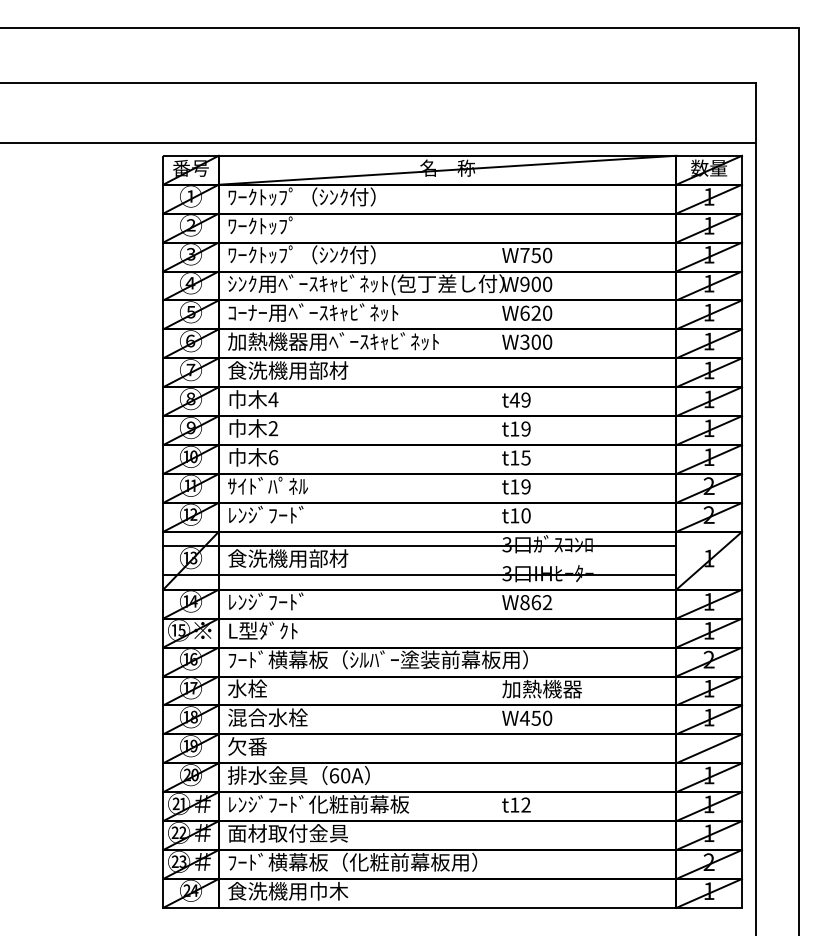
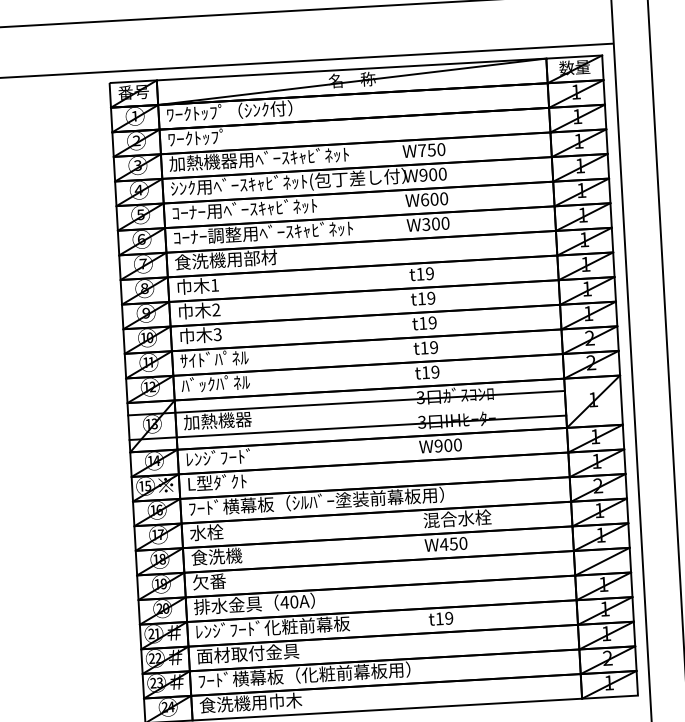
text: (333, 254) -> (259, 158), ﾜｰｸﾄｯﾌﾟ（ｼﾝｸ付） -> 加熱機器用ﾍﾞｰｽｷｬﾋﾞﾈｯﾄ
text: (535, 312) -> (433, 198), W620 -> W600
text: (267, 341) -> (207, 236), 加熱機器用ﾍﾞｰｽｷｬﾋﾞﾈｯﾄ -> ｺｰﾅｰ調整用ﾍﾞｰｽｷｬﾋﾞﾈｯﾄ
text: (273, 399) -> (215, 285), 4 -> 1
text: (514, 399) -> (420, 273), t49 -> t19
text: (273, 457) -> (217, 334), 6 -> 3
text: (525, 457) -> (432, 322), t15 -> t19
text: (267, 514) -> (215, 383), ﾚﾝｼﾞﾌｰﾄﾞ -> ﾊﾞｯｸﾊﾟﾈﾙ
text: (525, 515) -> (435, 371), t10 -> t19
text: (288, 558) -> (235, 419), 食洗機用部材 -> 加熱機器
text: (536, 602) -> (448, 445), W862 -> W900
text: (542, 688) -> (457, 518), 加熱機器 -> 混合水栓
text: (267, 717) -> (225, 556), 混合水栓 -> 食洗機
text: (334, 775) -> (284, 602), 60A -> 40A
text: (525, 805) -> (448, 618), t12 -> t19

